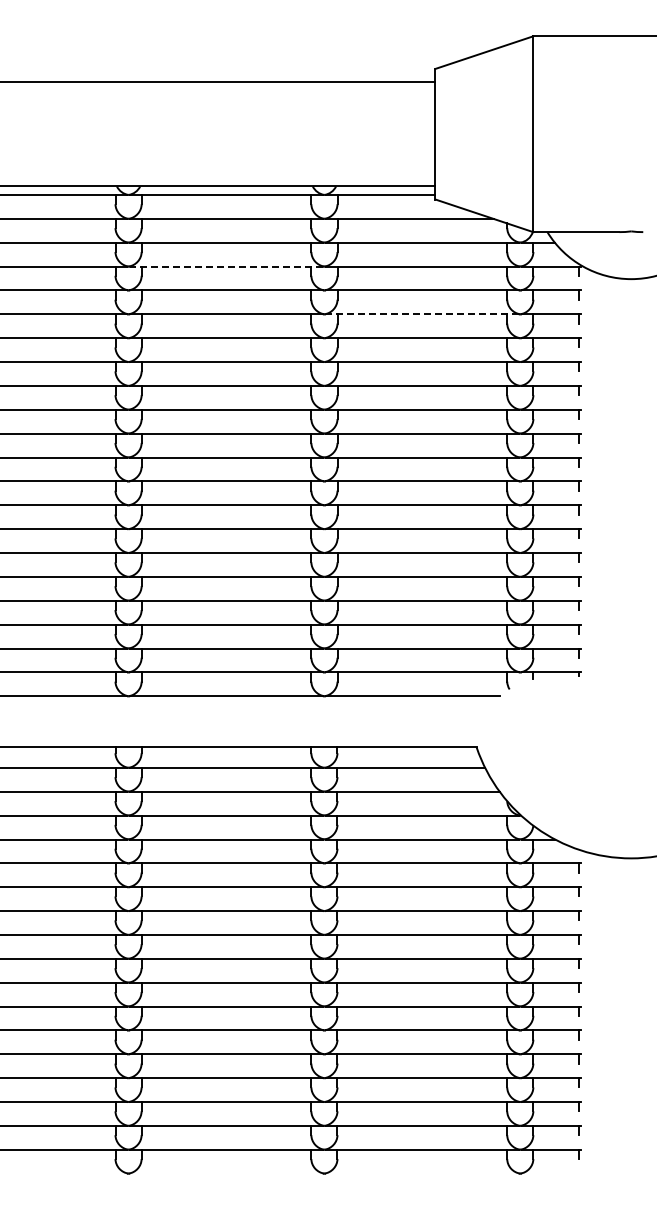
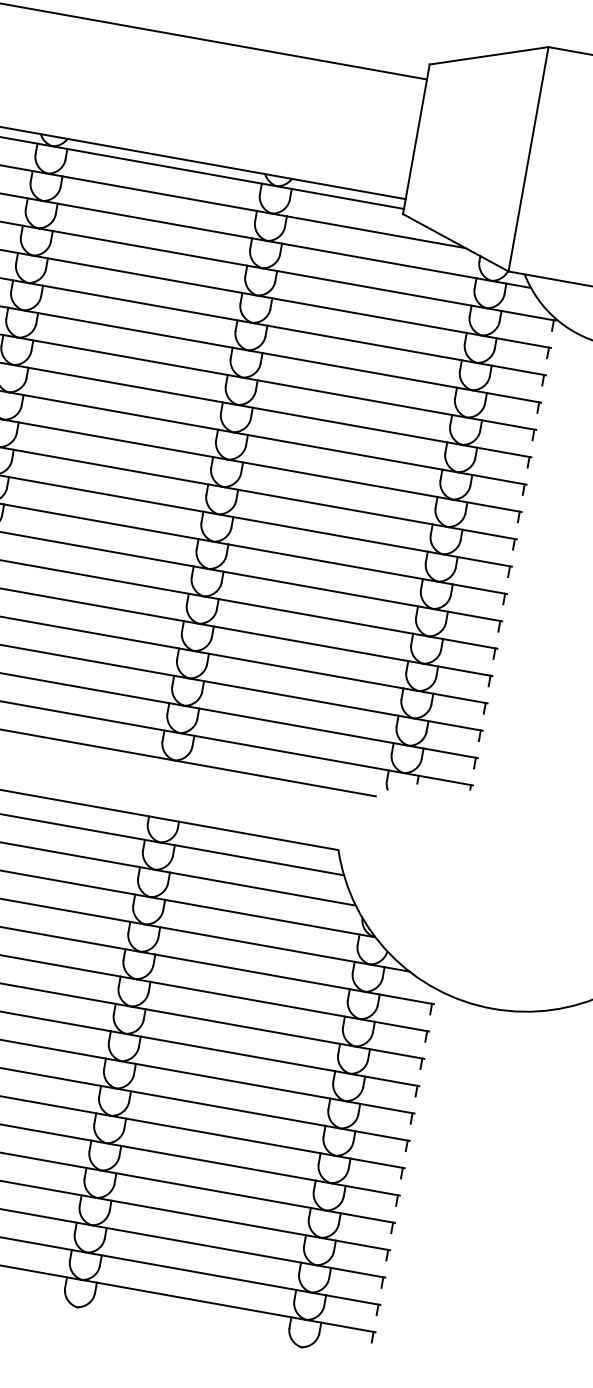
line: (225, 266) -> (148, 247), dashed -> solid
line: (421, 314) -> (363, 342), dashed -> solid

